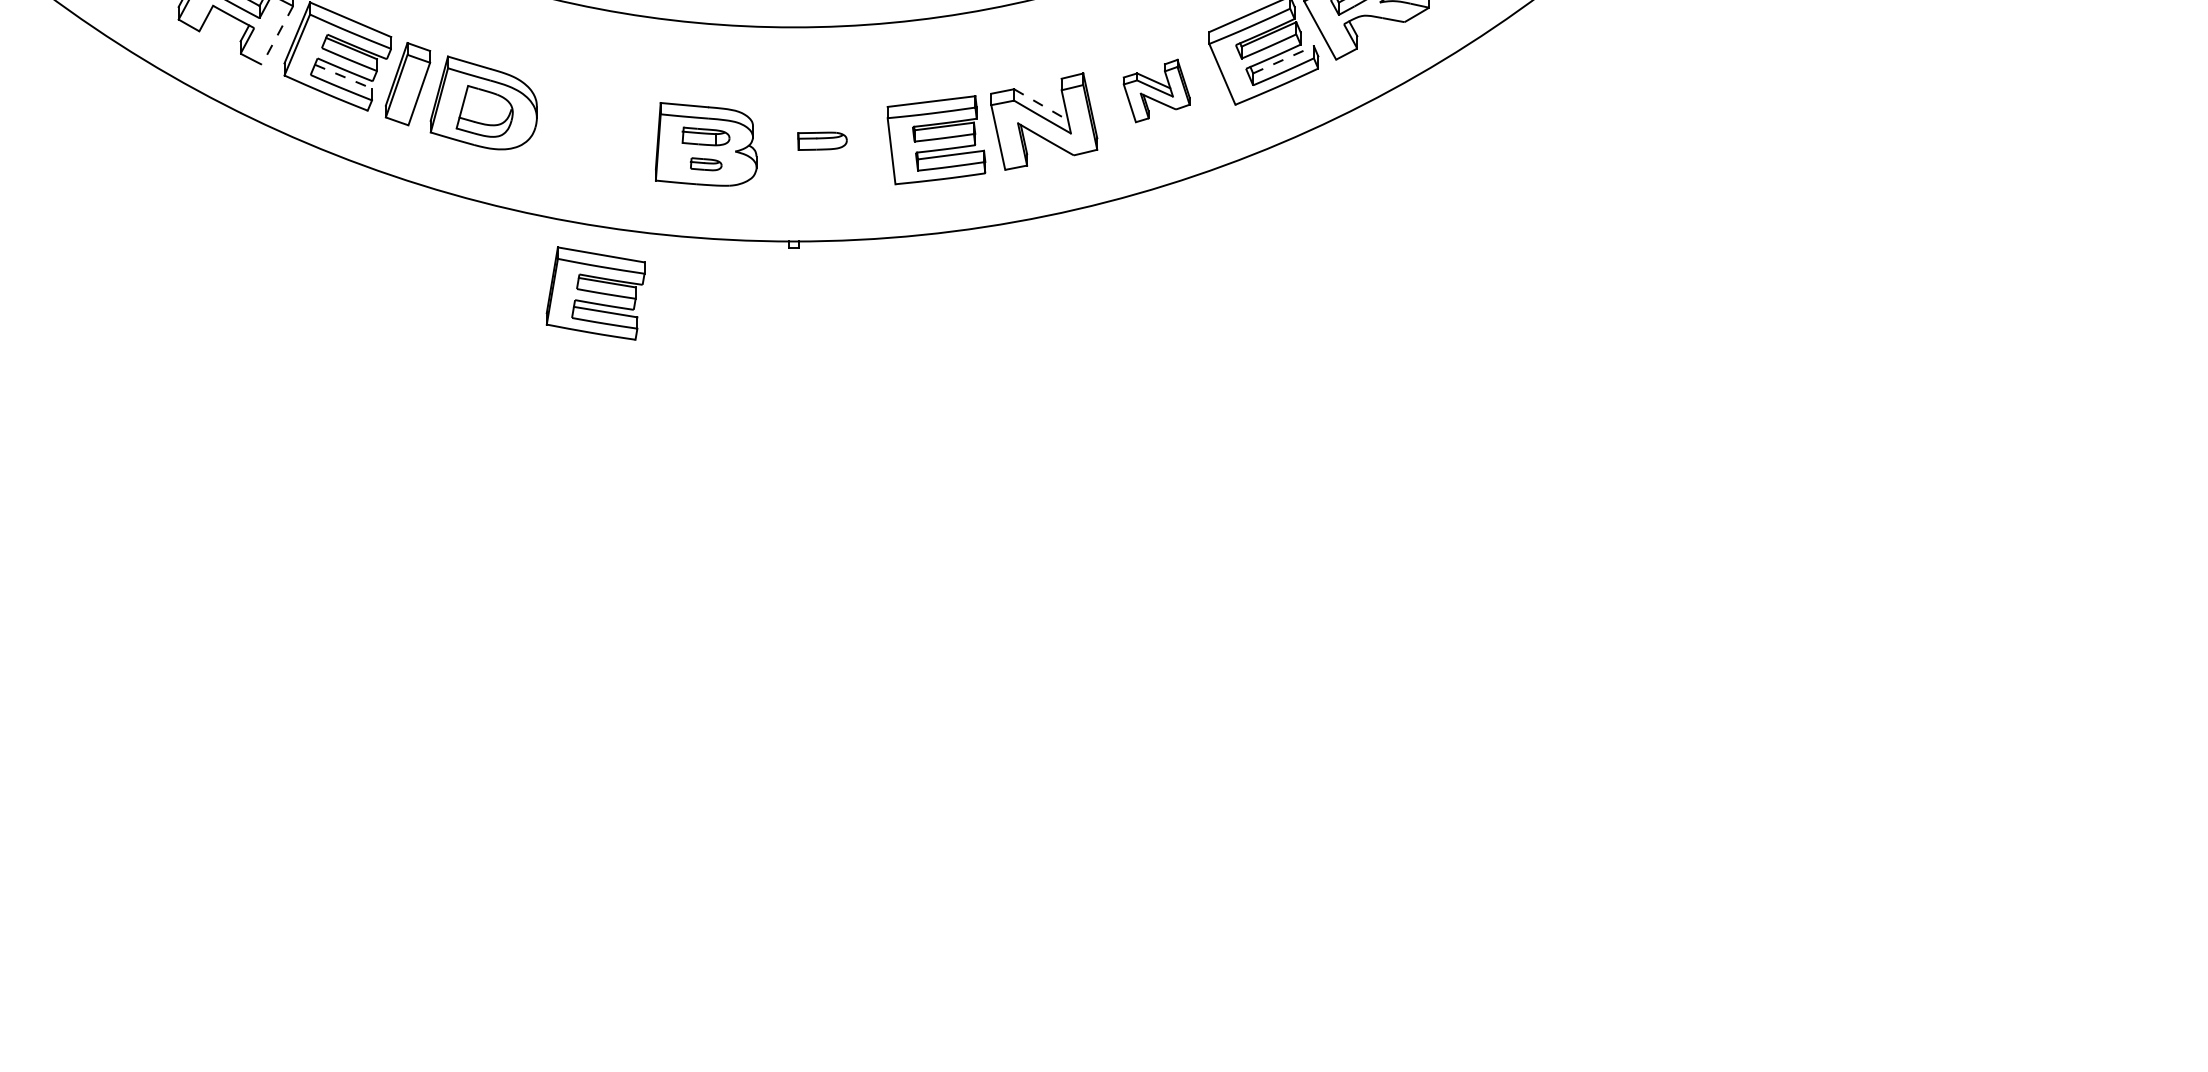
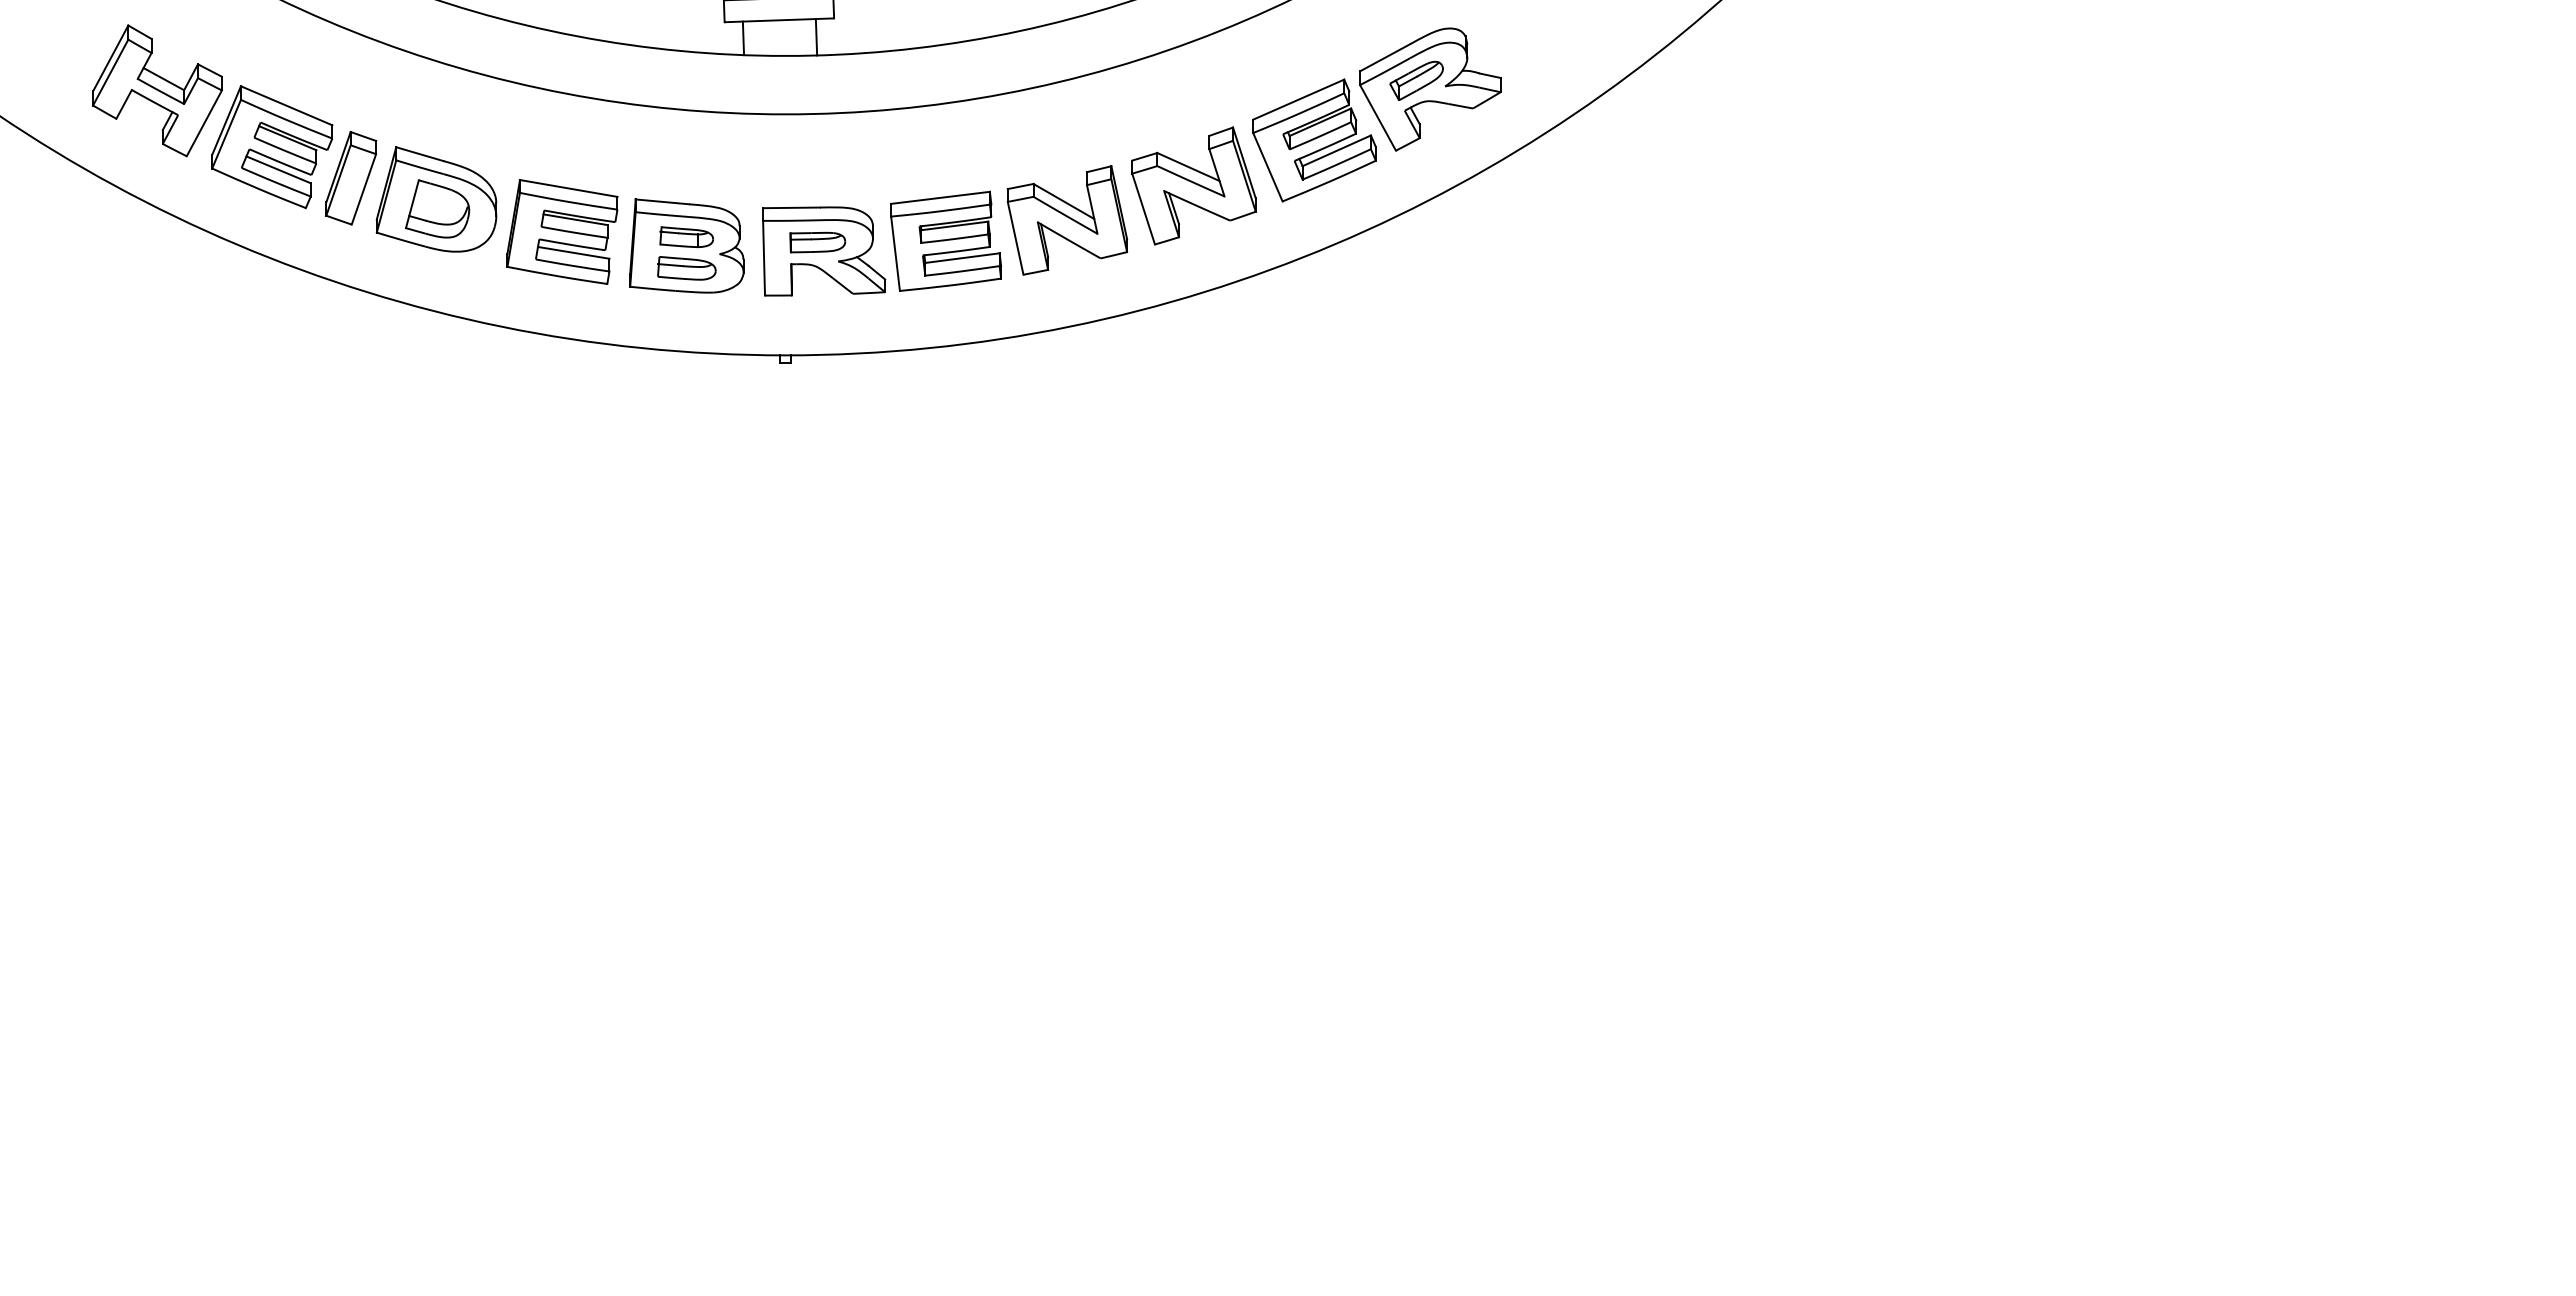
line: (277, 35) -> (204, 123), dashed -> solid
line: (1284, 59) -> (1337, 150), dashed -> solid
line: (343, 76) -> (278, 169), dashed -> solid
part: (1156, 90) -> (1193, 185), size x1.67
line: (1041, 104) -> (1064, 201), dashed -> solid
part: (828, 149) -> (824, 251), added
part: (705, 164) -> (686, 268), size x1.67
part: (595, 293) -> (562, 231), moved

